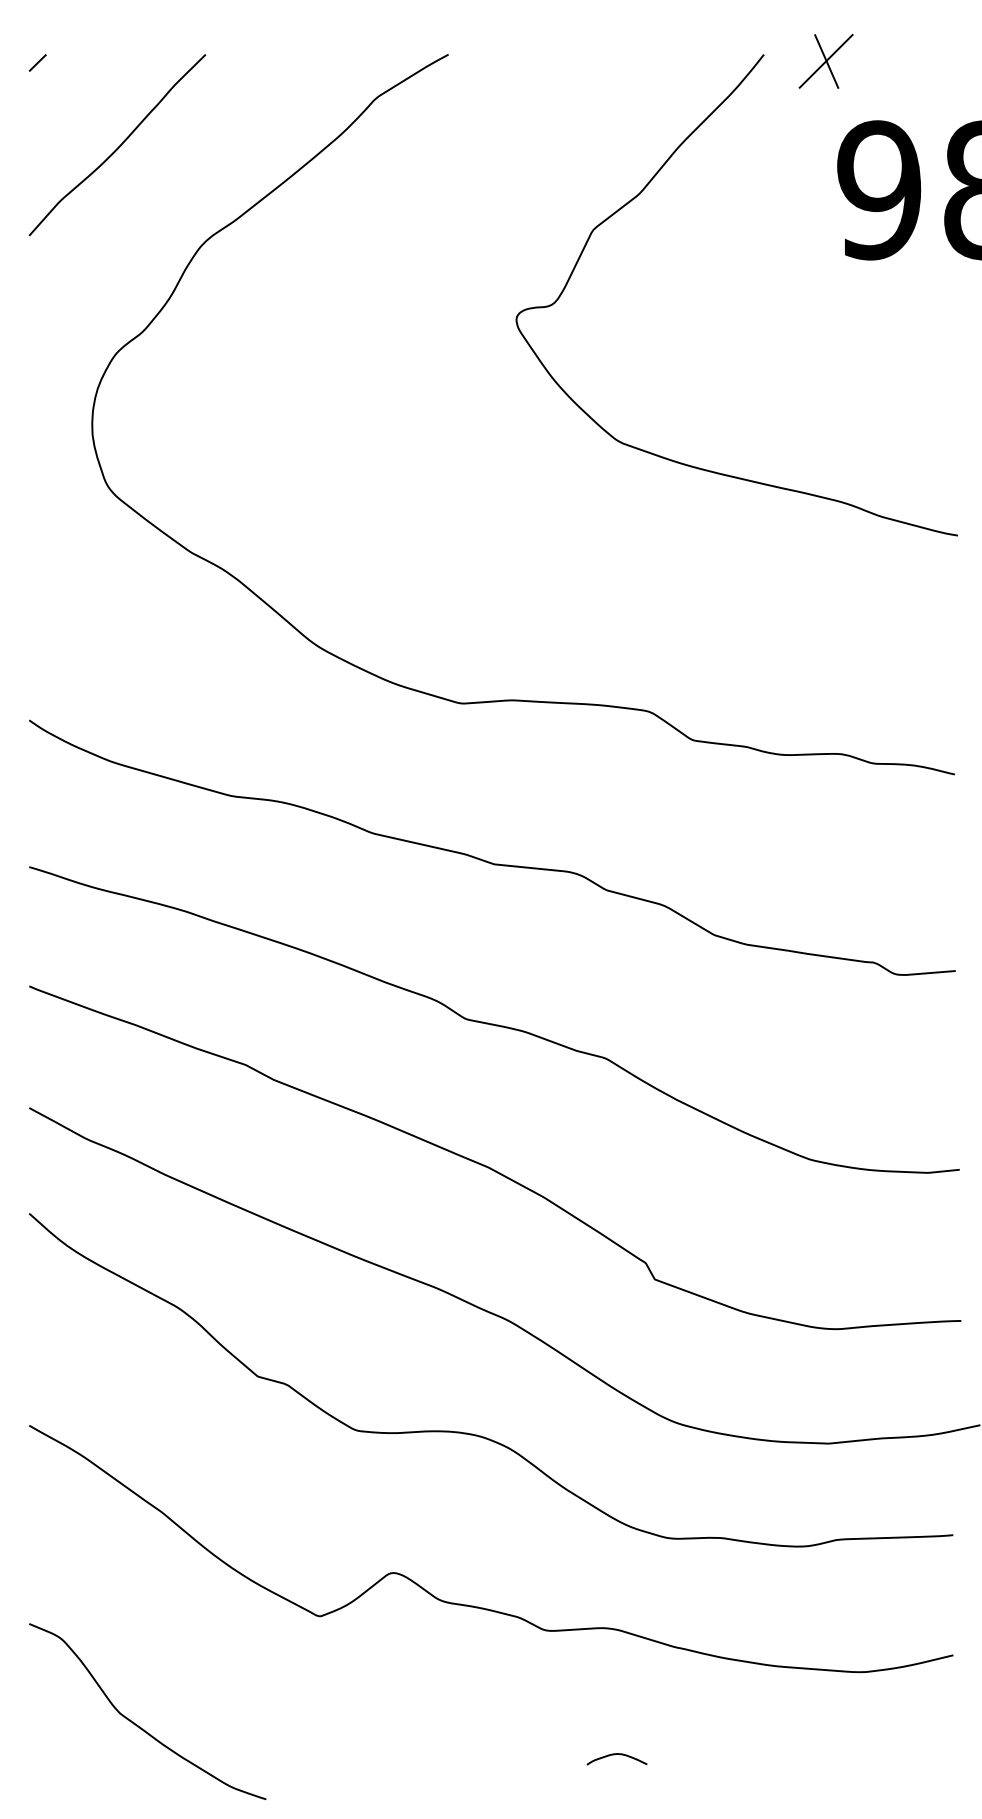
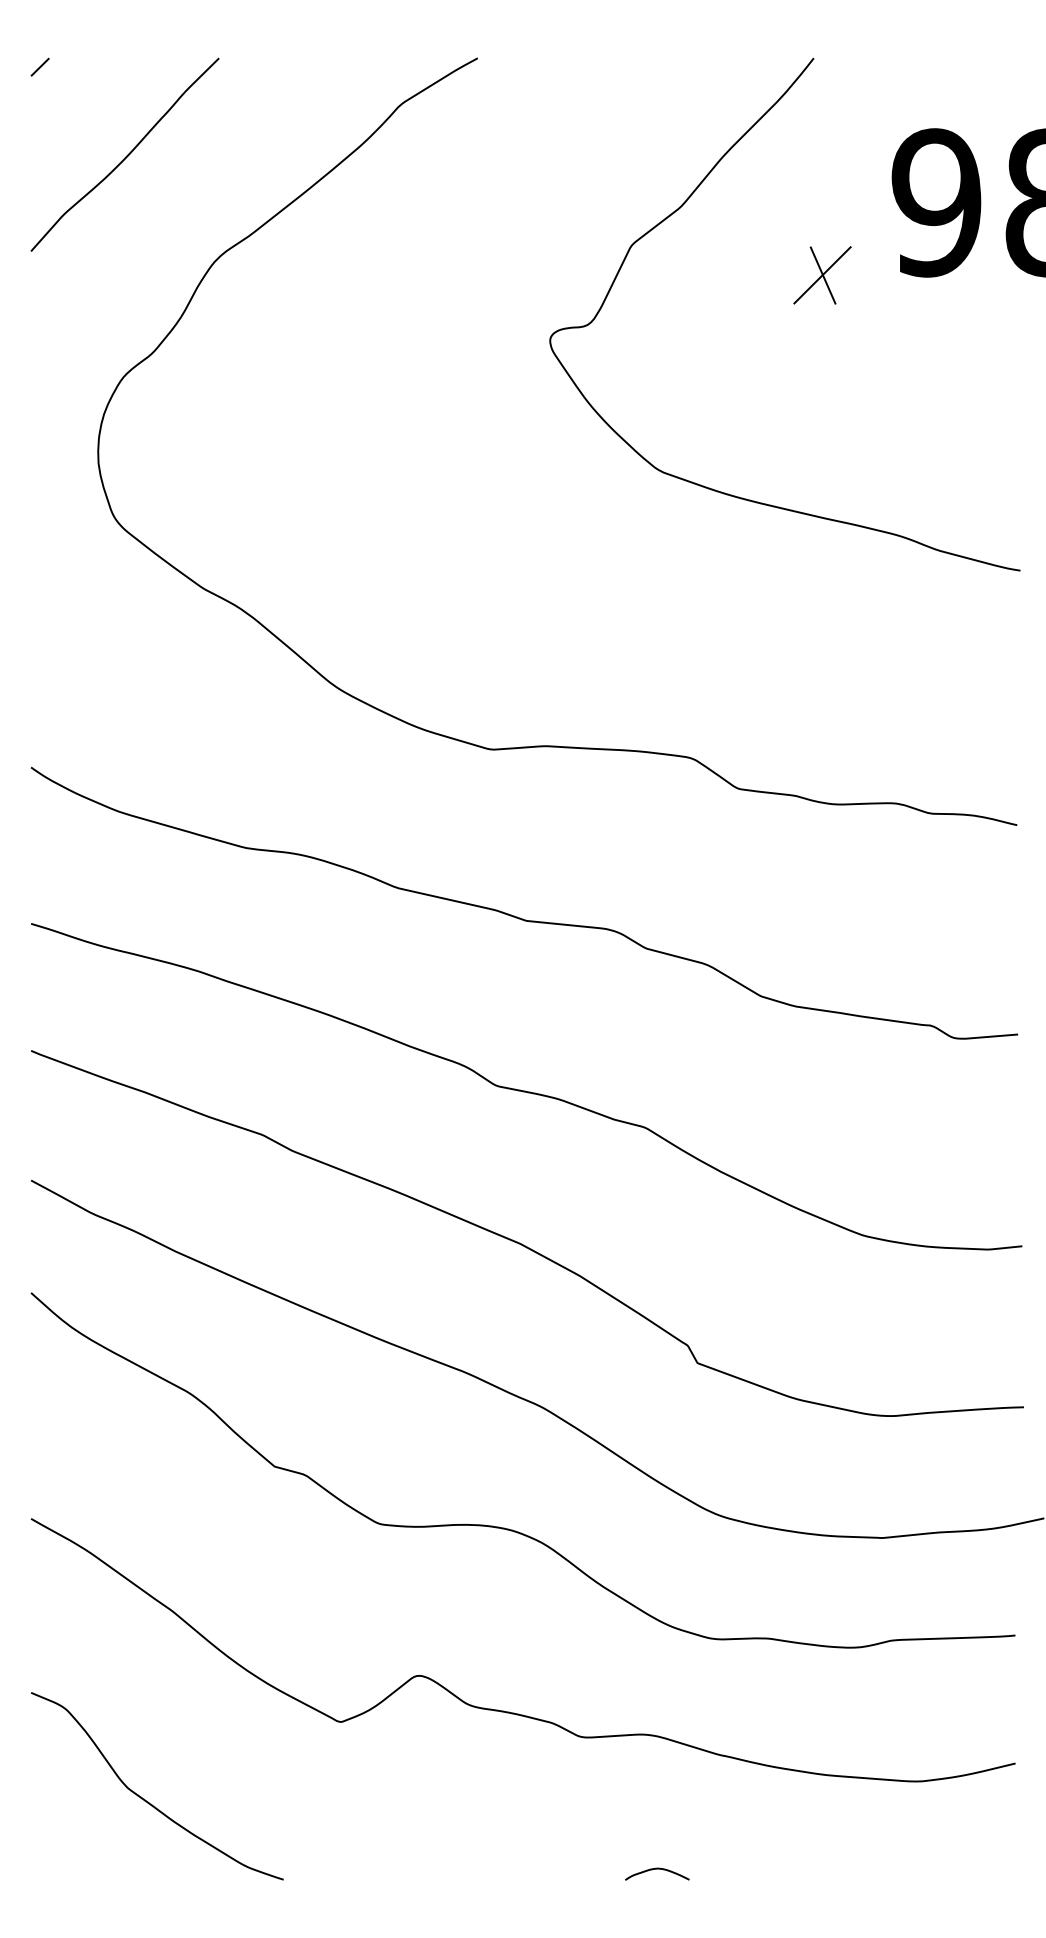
part: (825, 60) -> (821, 274), moved
curve: (137, 1724) -> (146, 1799), moved

